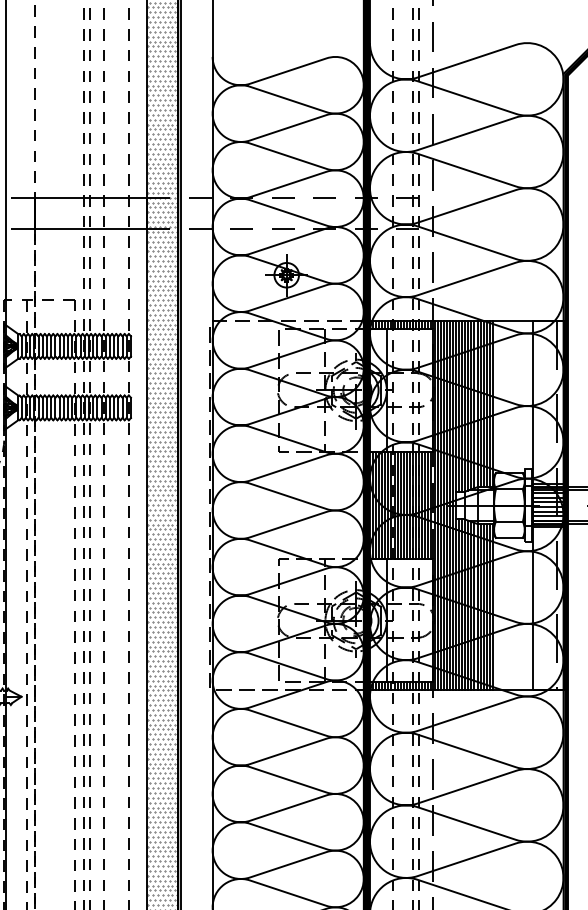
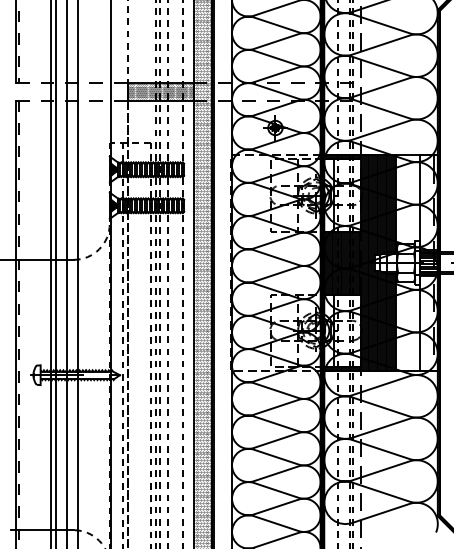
hatch: (88, 212) -> (159, 91), added

